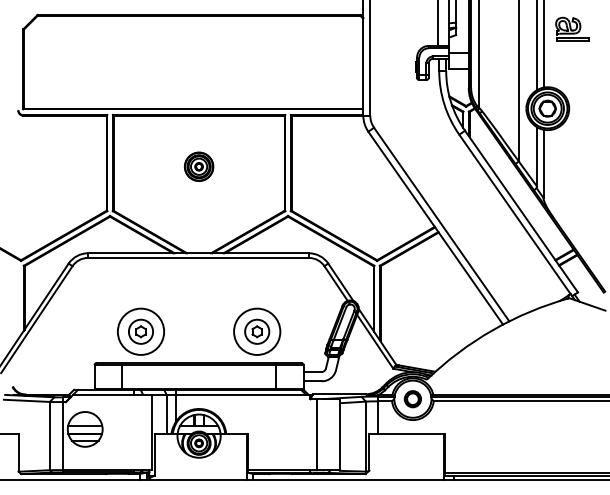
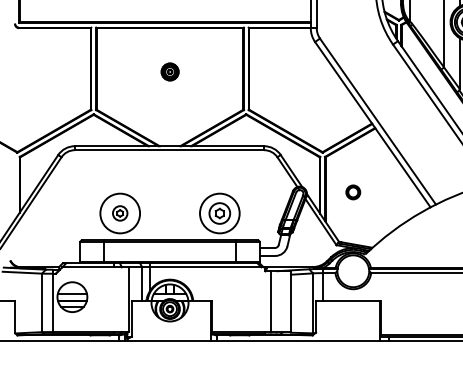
part: (199, 166) -> (170, 71), size x0.7
part: (140, 331) -> (119, 213), size x0.7
part: (412, 399) -> (352, 192), moved

